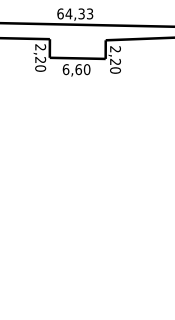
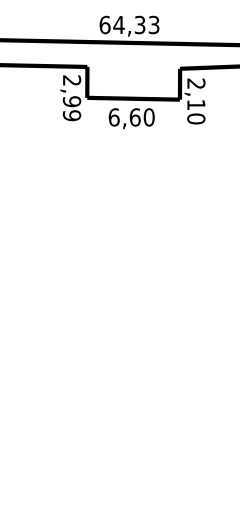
text: (115, 61) -> (196, 103), 2,20 -> 2,10
text: (40, 63) -> (71, 107), 2,20 -> 2,99

